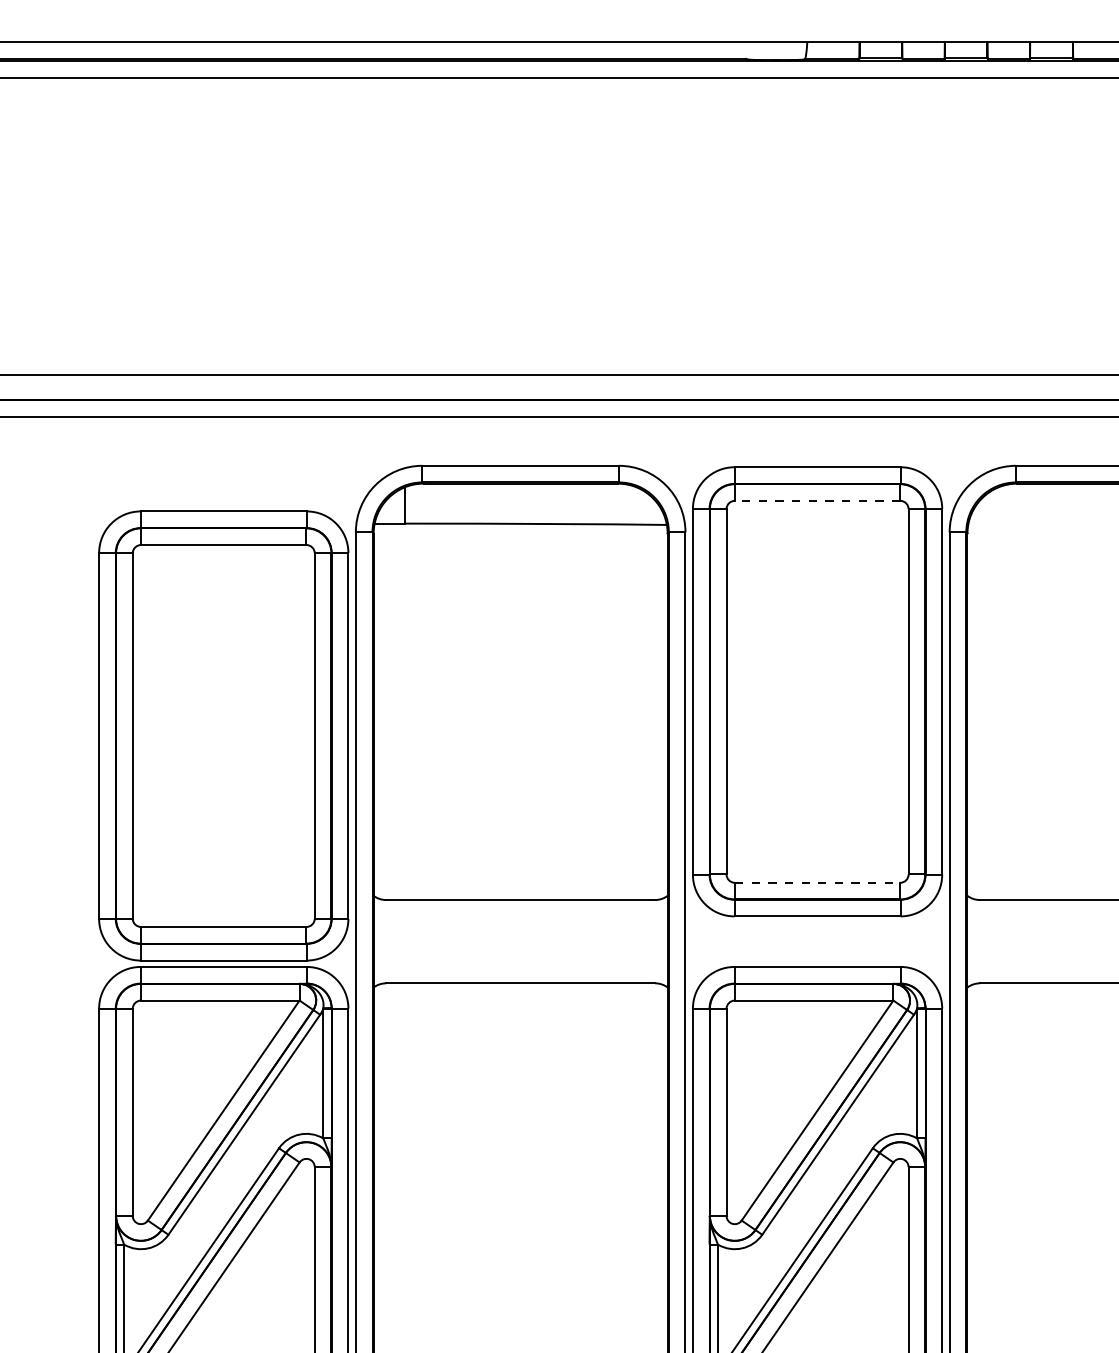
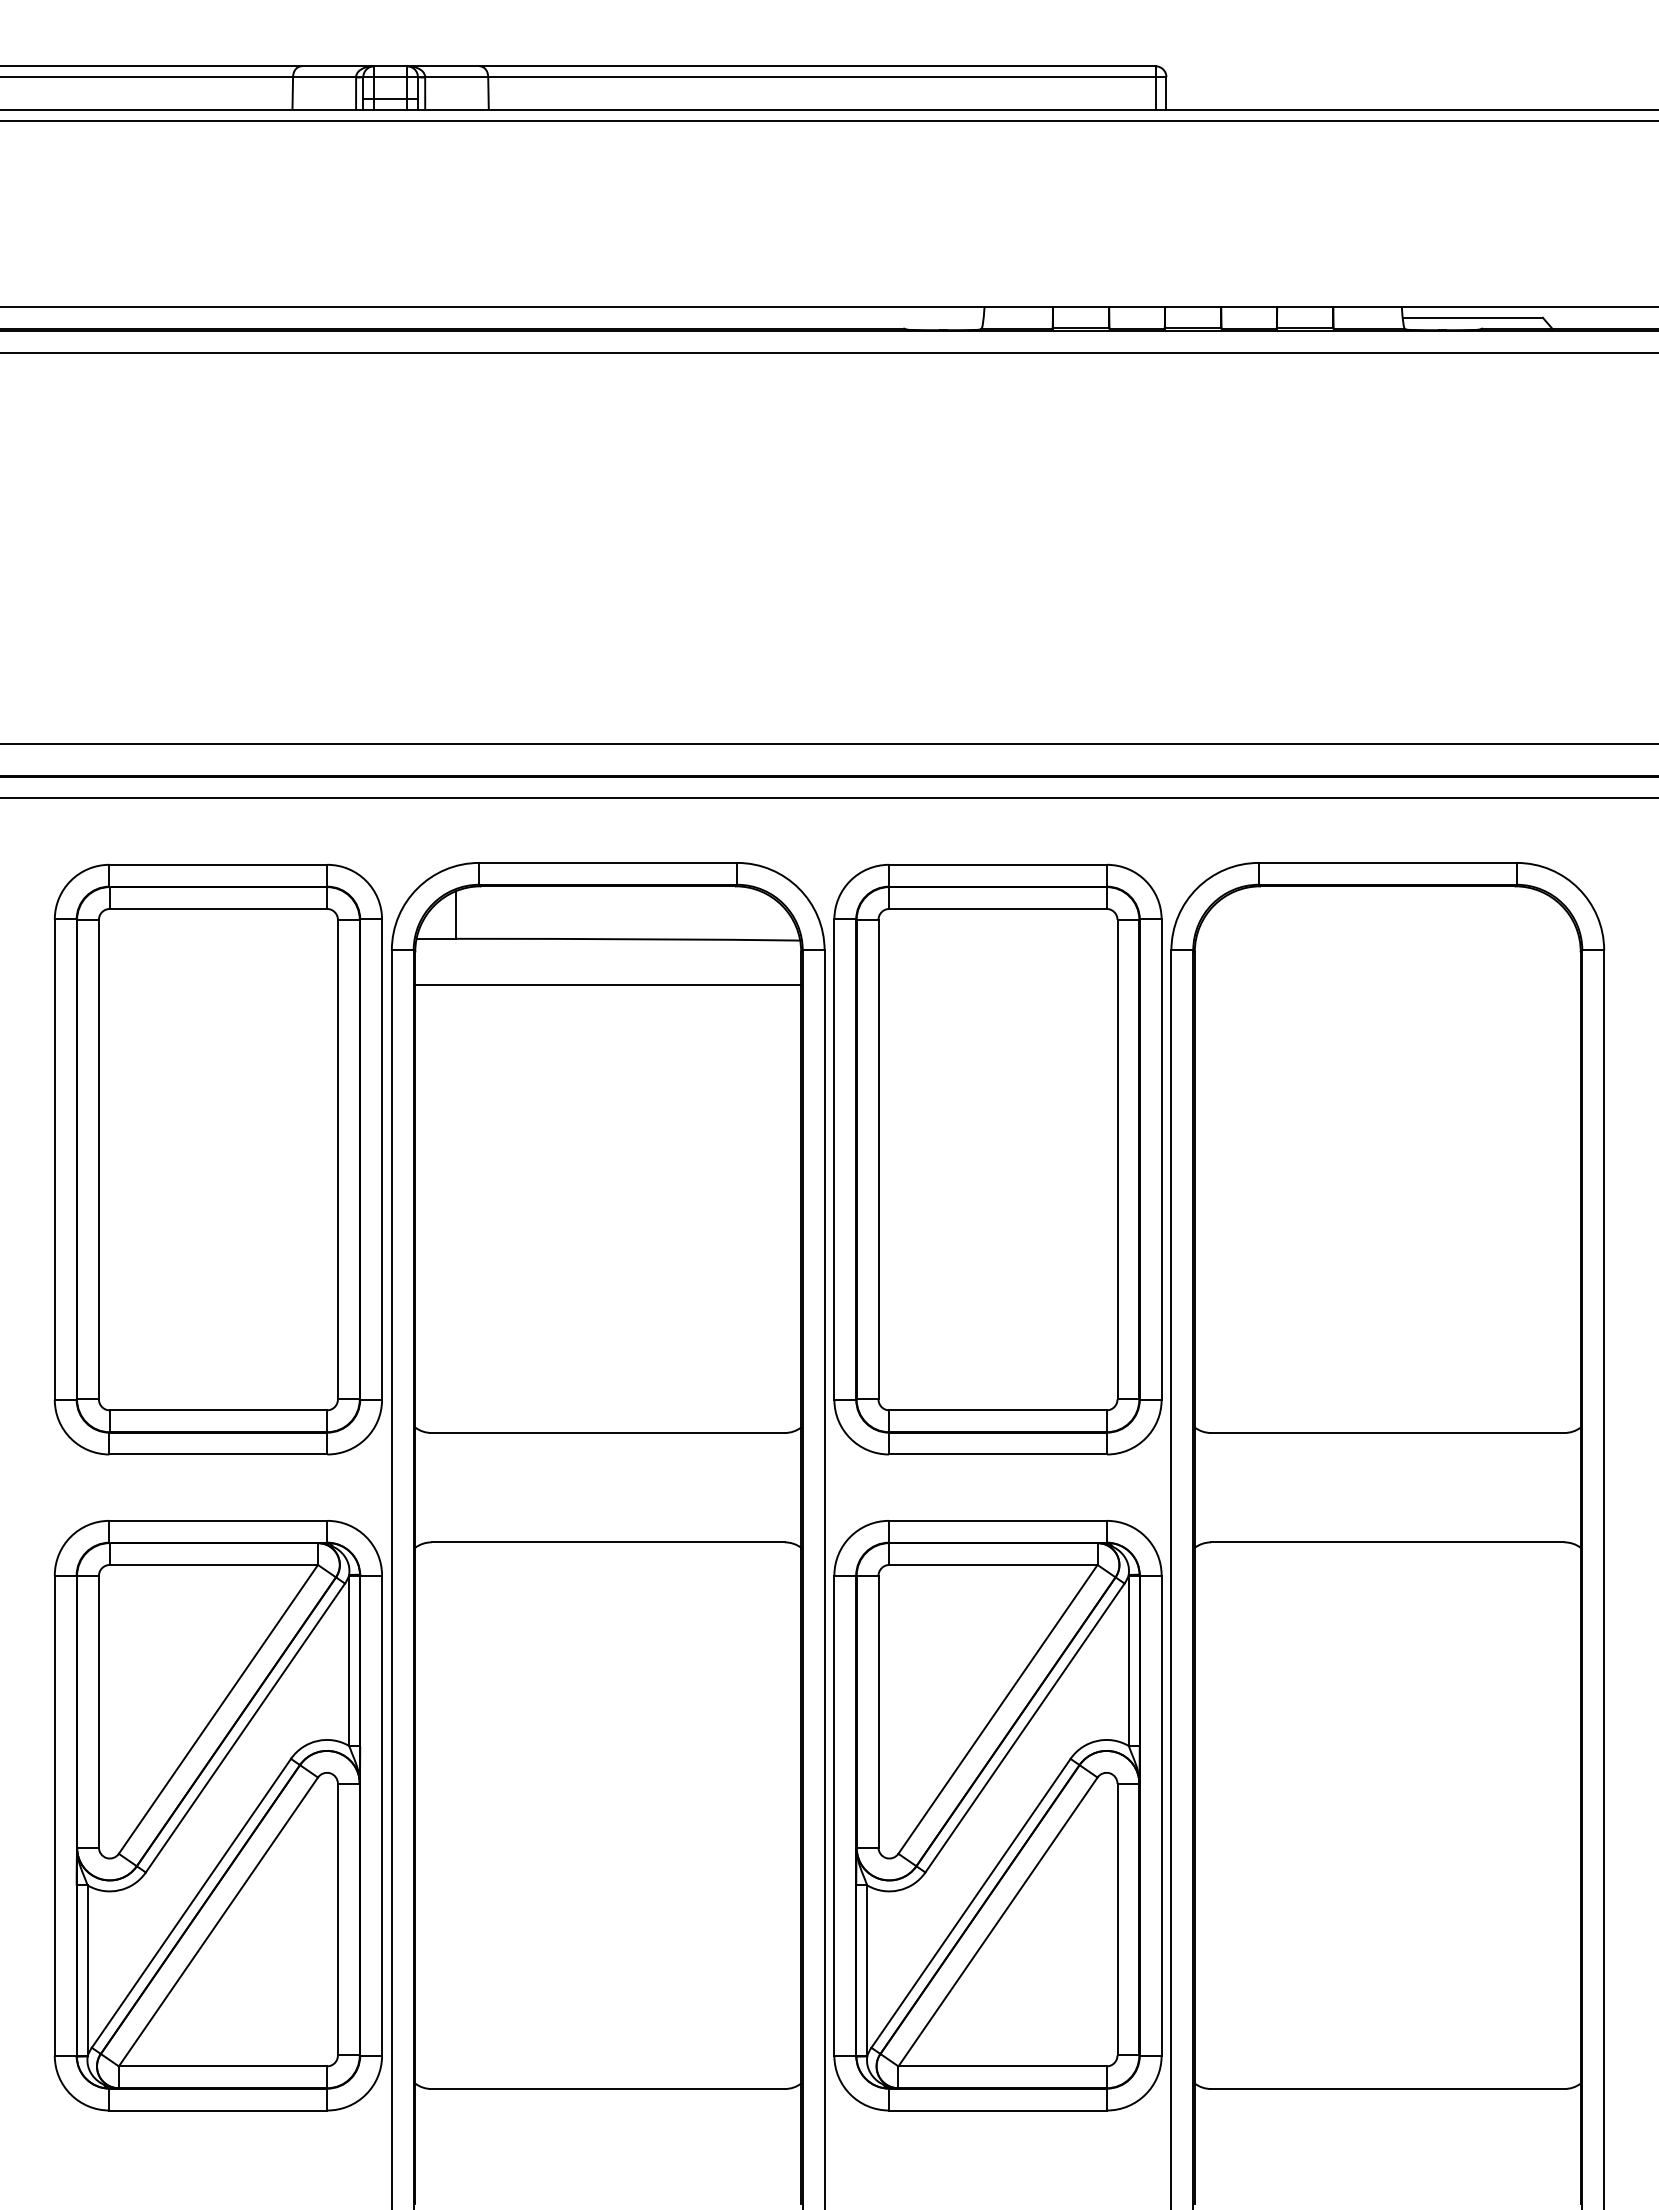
line: (817, 500) -> (998, 908), dashed -> solid
line: (520, 558) -> (608, 984), added
part: (223, 735) -> (217, 1159), moved
line: (817, 882) -> (998, 1410), dashed -> solid

